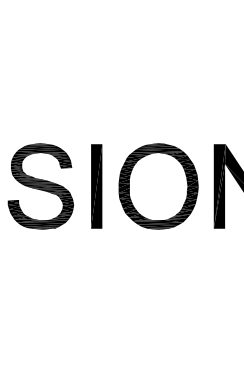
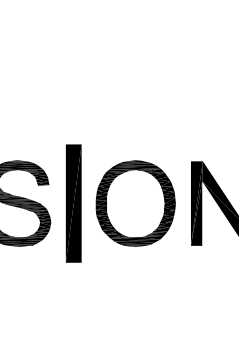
part: (96, 186) -> (73, 203), size x1.4

